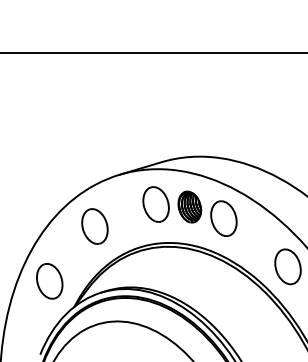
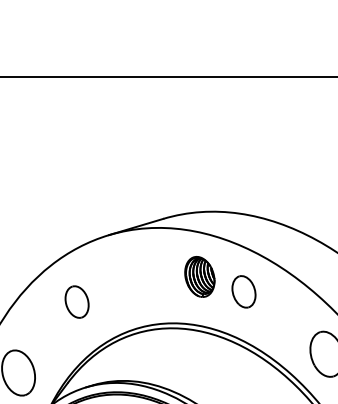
part: (155, 204) -> (155, 273), removed
part: (223, 218) -> (243, 291), size x0.7
part: (94, 226) -> (76, 302), size x0.7

